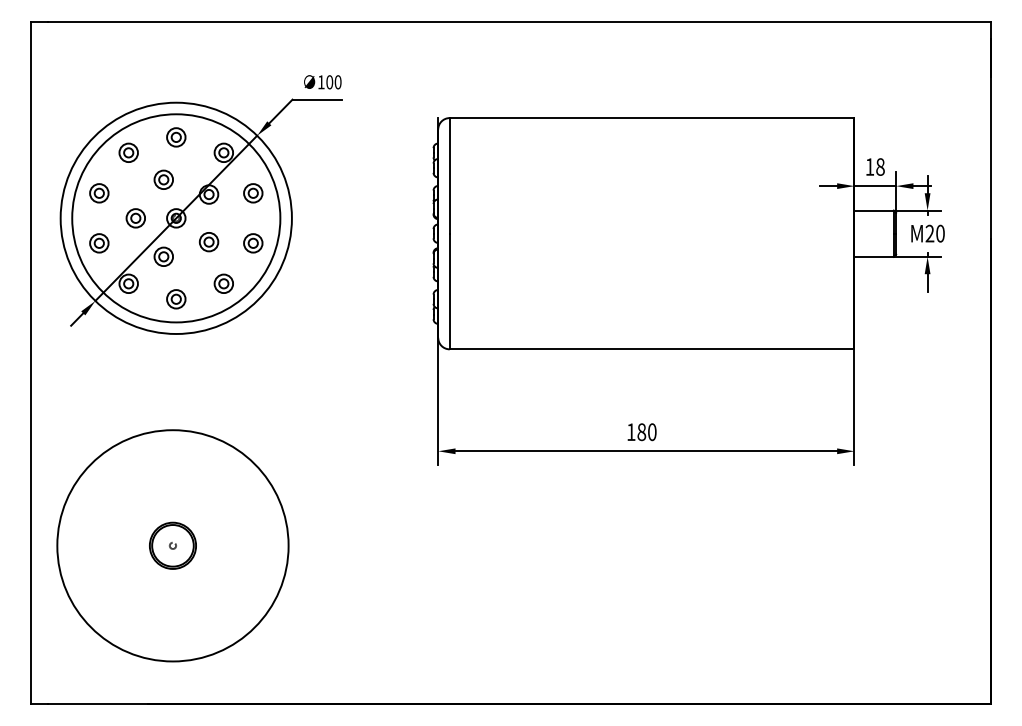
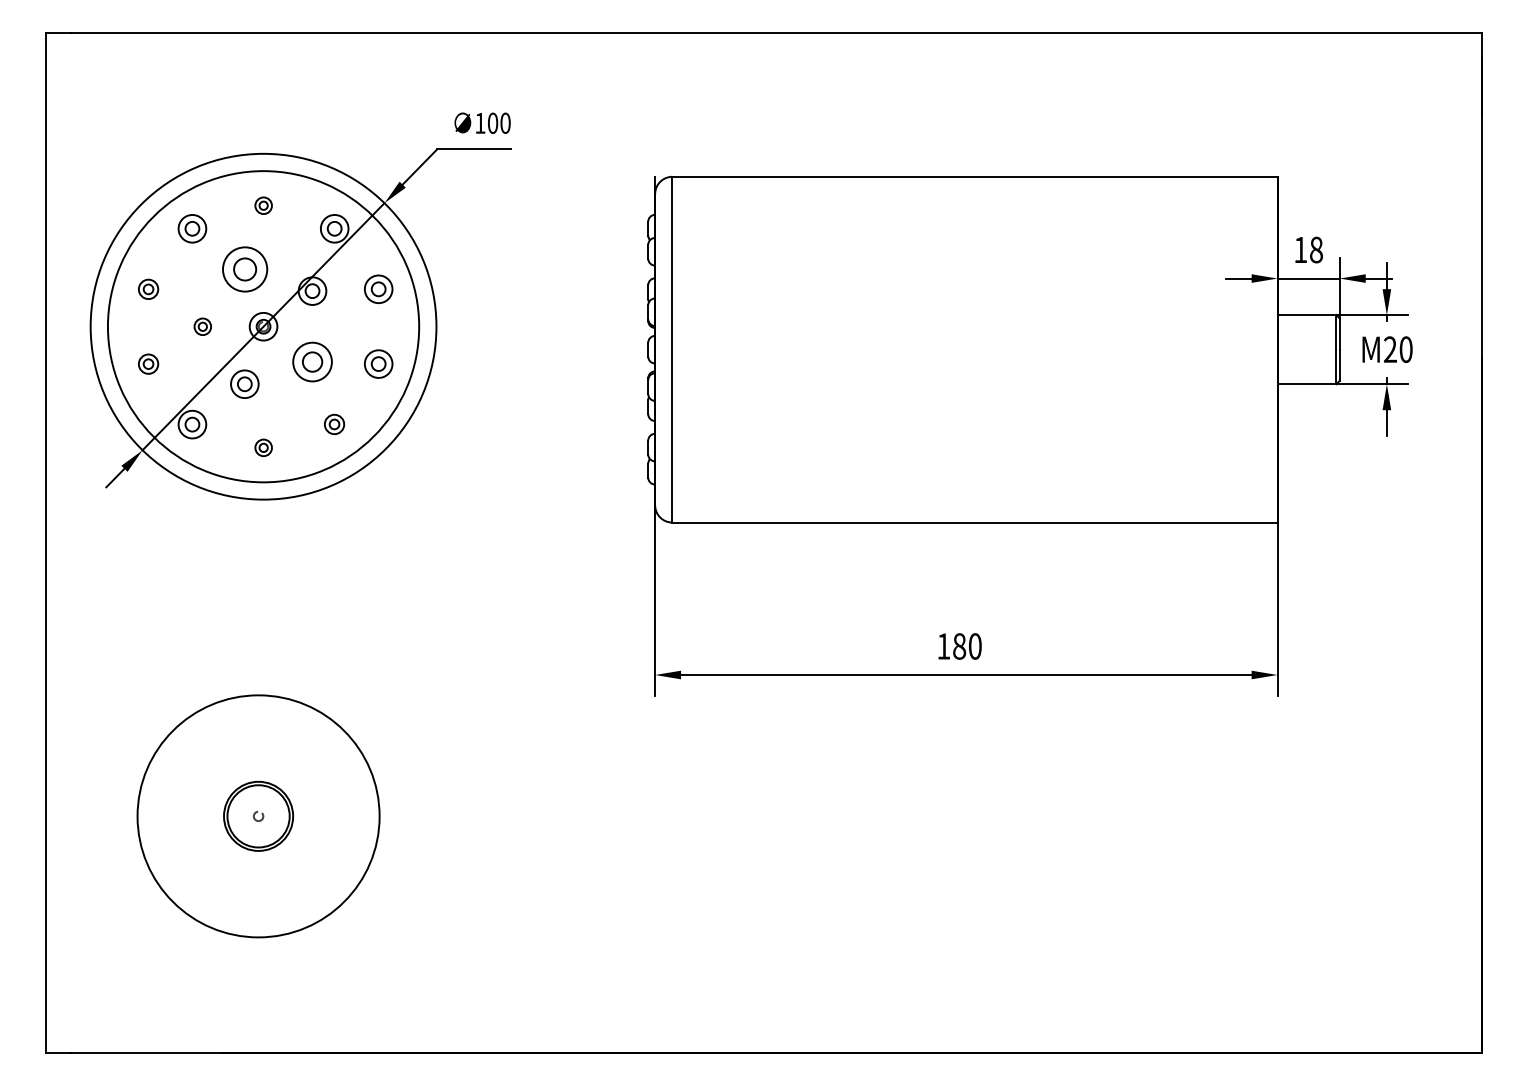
part: (176, 137) -> (263, 205), size x0.6
part: (163, 179) -> (244, 268), size x1.6
part: (99, 193) -> (148, 289), size x0.7
part: (135, 218) -> (202, 326), size x0.6
part: (208, 242) -> (311, 362), size x1.4
part: (99, 243) -> (148, 364), size x0.7
part: (223, 283) -> (334, 424), size x0.7
part: (176, 299) -> (263, 448), size x0.6
circle: (172, 545) -> (257, 815), size x0.7

